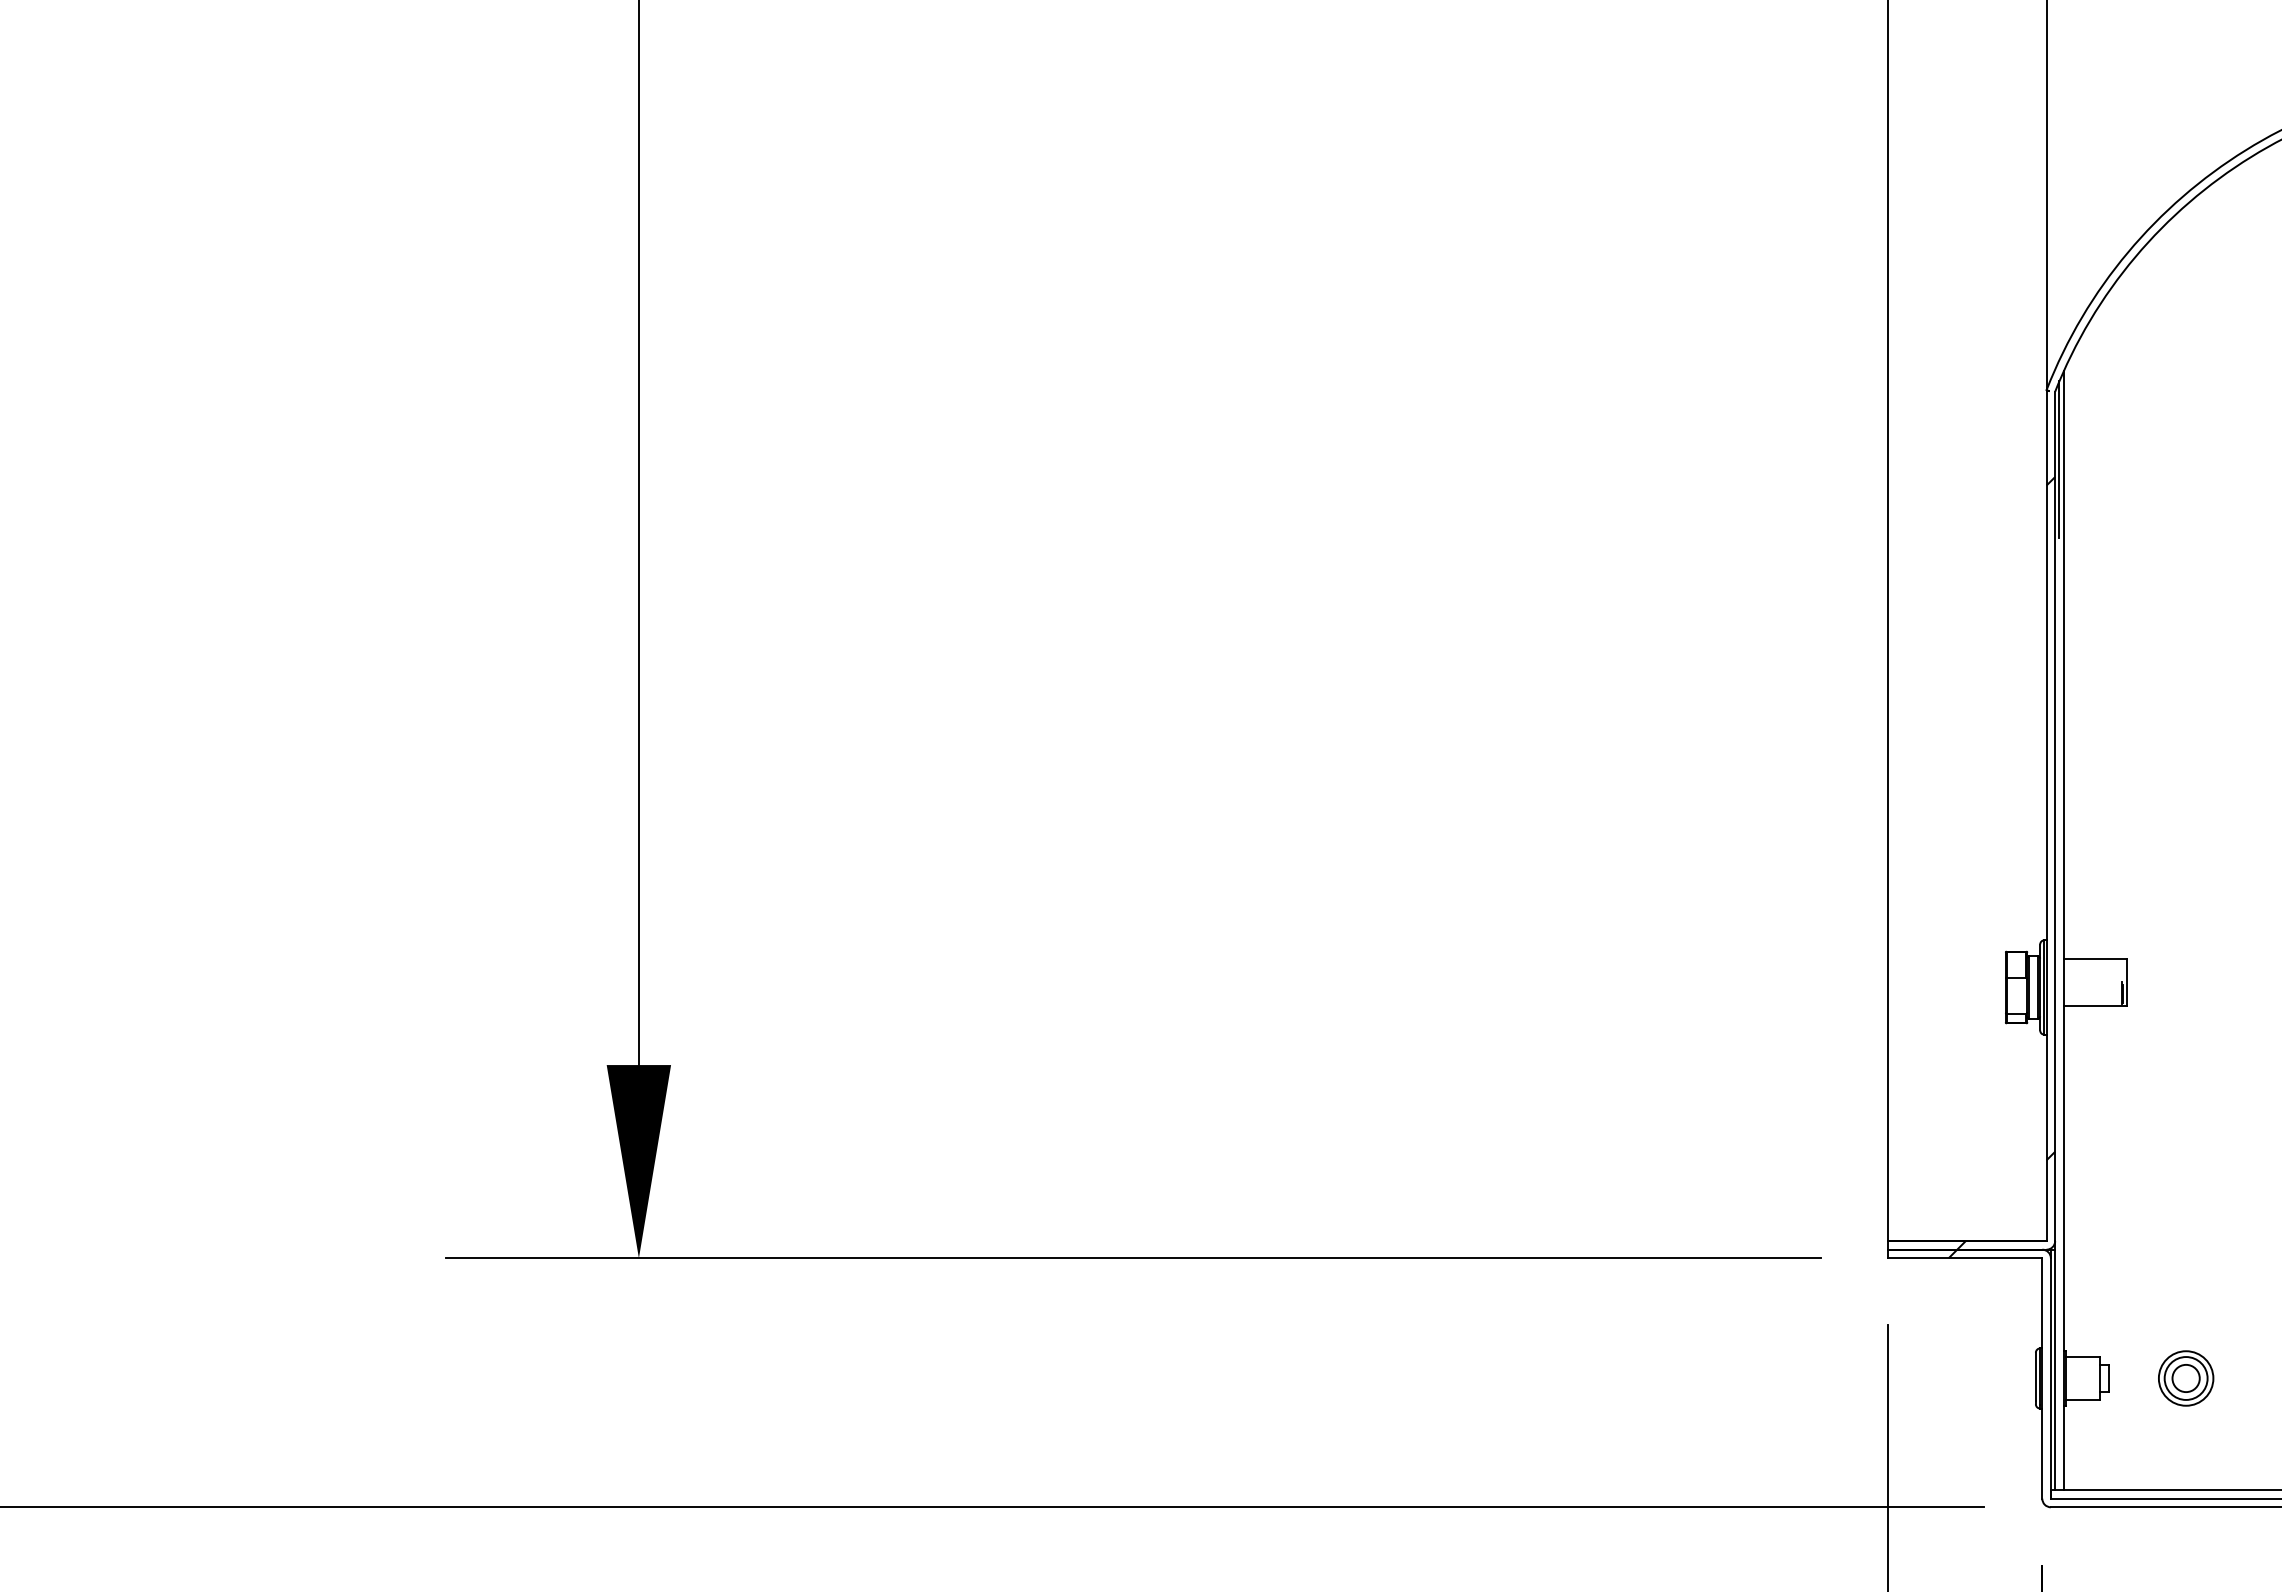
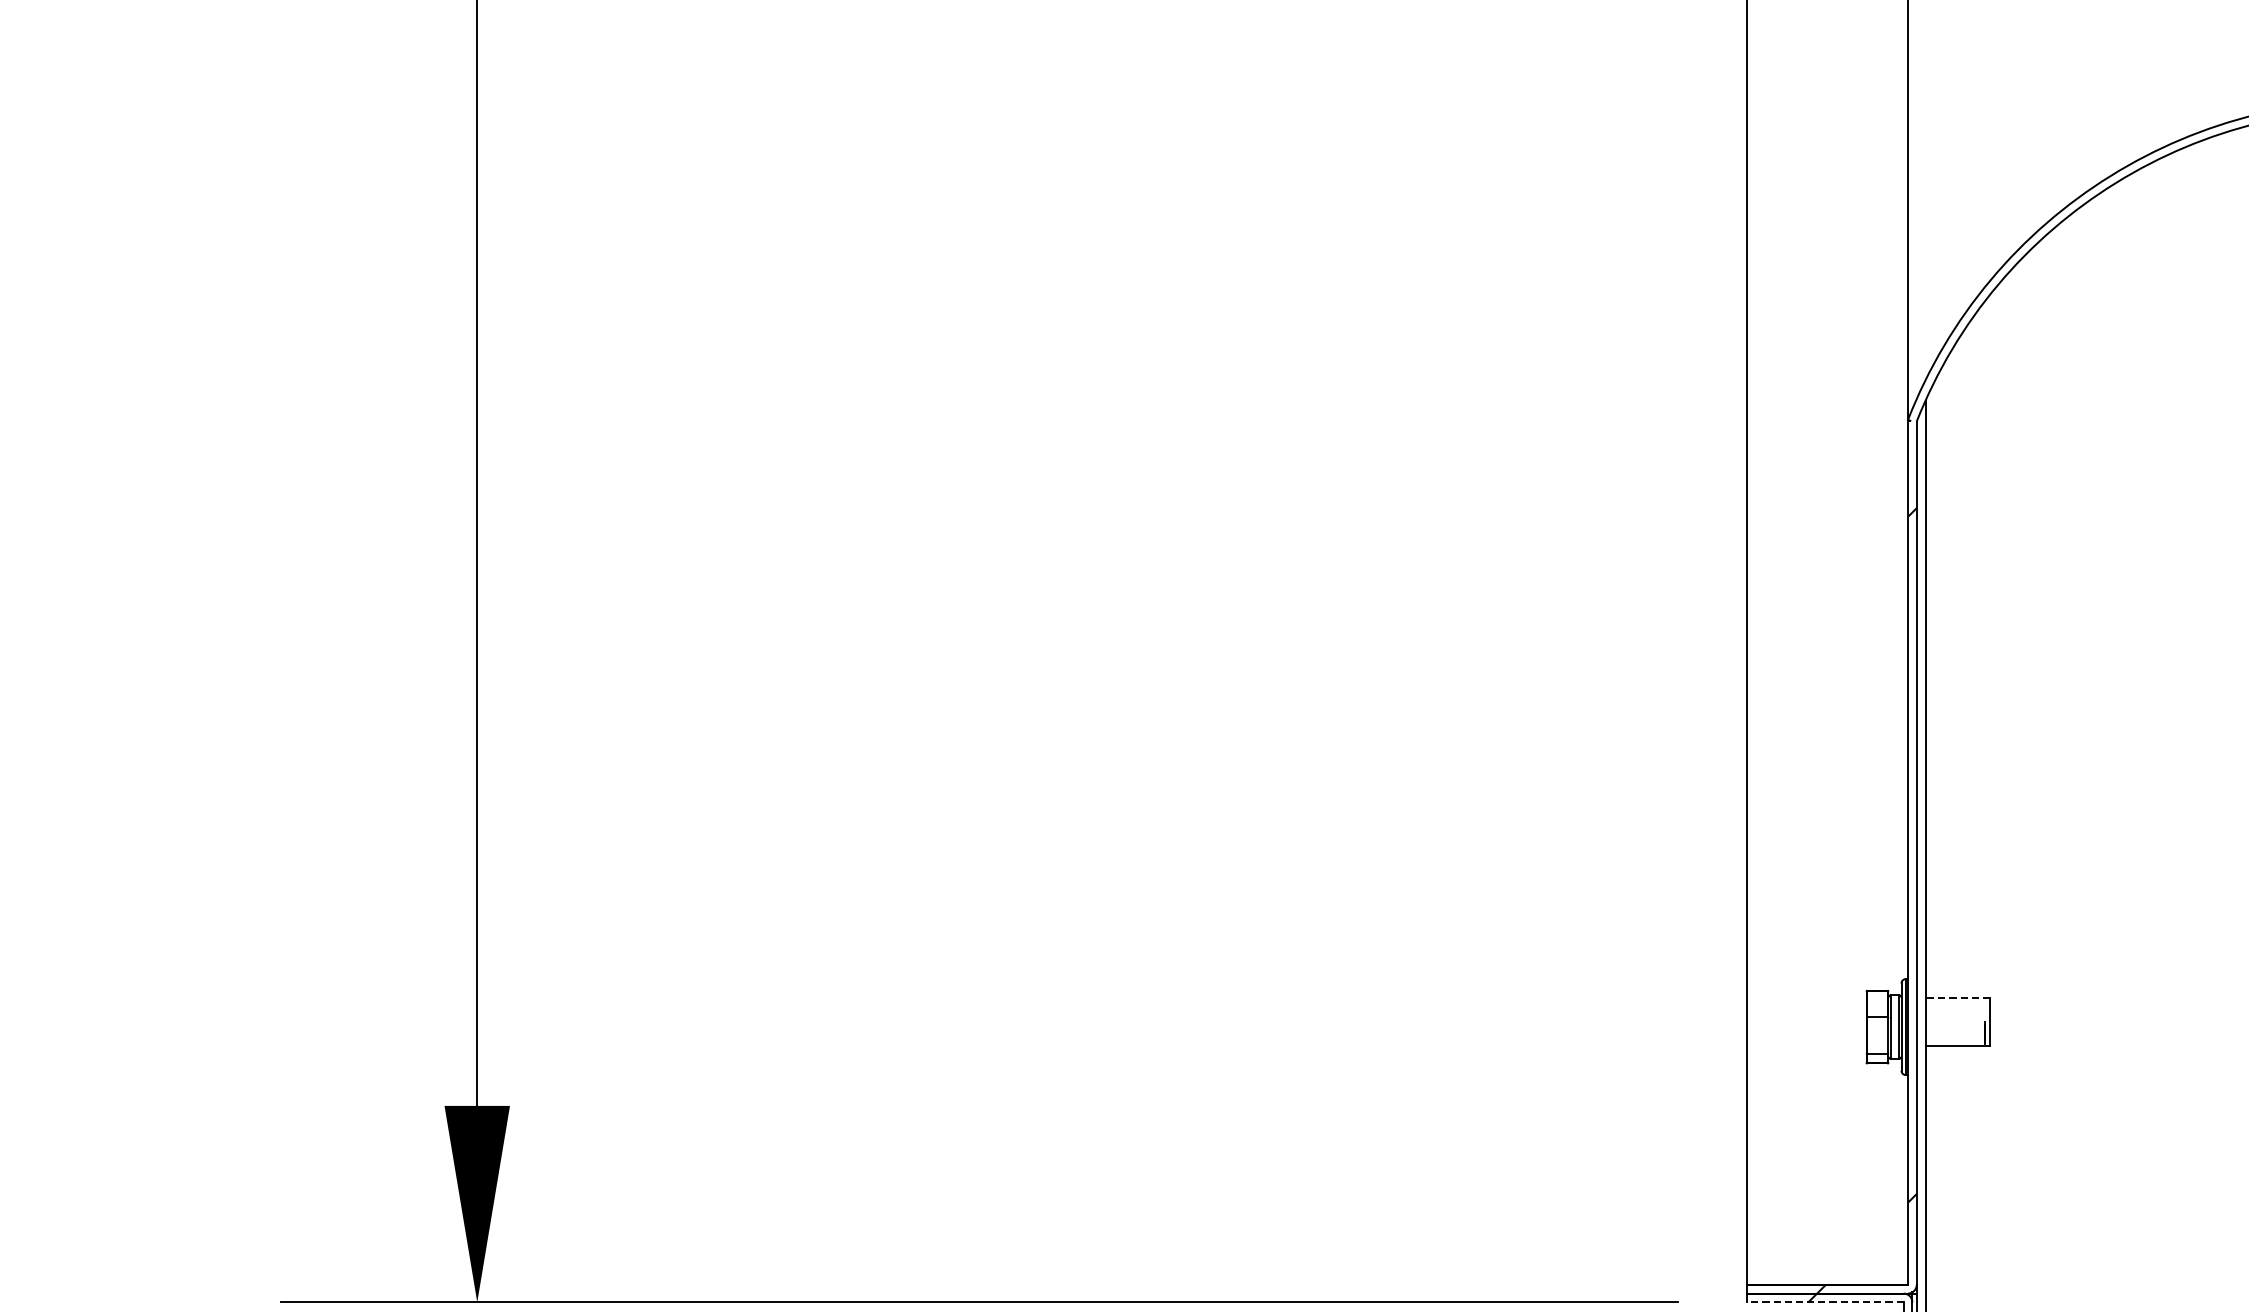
line: (2059, 459) -> (1921, 490), removed
line: (2095, 958) -> (1957, 997), solid -> dashed
line: (1964, 1258) -> (1824, 1302), solid -> dashed

